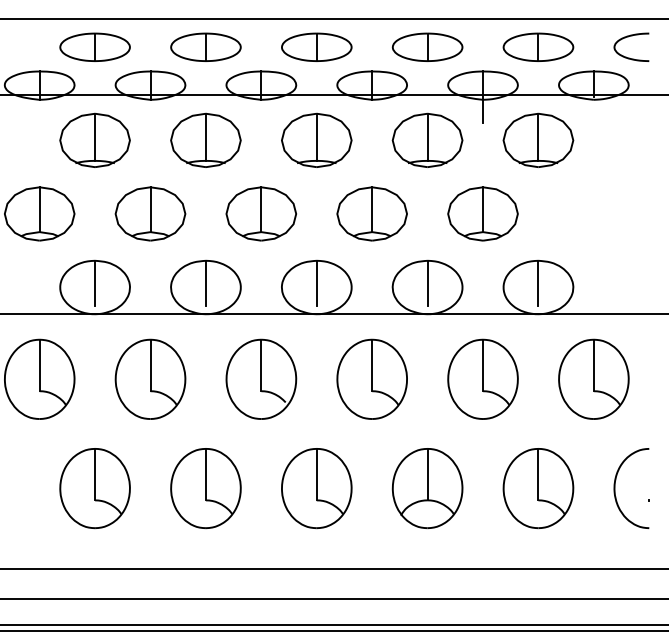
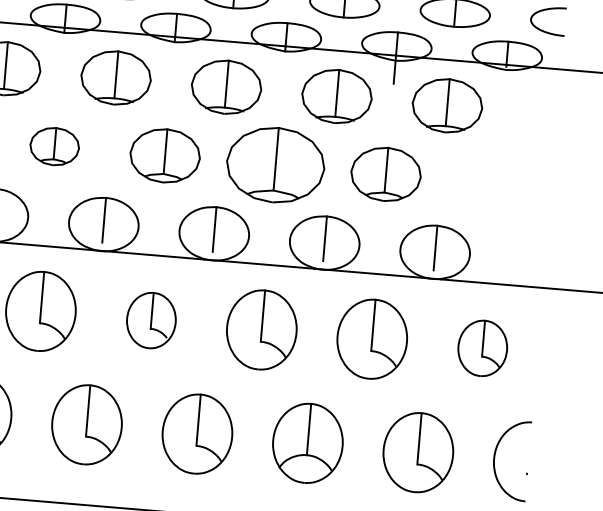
part: (150, 213) -> (54, 146), size x0.7
part: (371, 213) -> (274, 164), size x1.4
part: (261, 378) -> (151, 319), size x0.7
part: (593, 378) -> (482, 347), size x0.7

